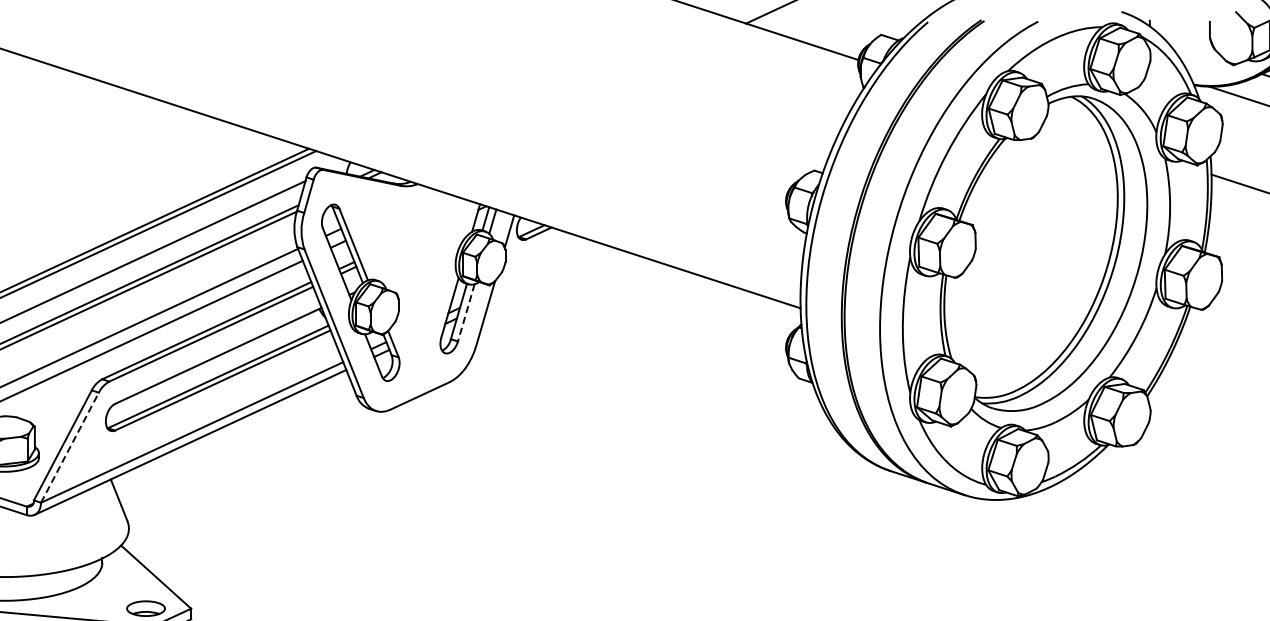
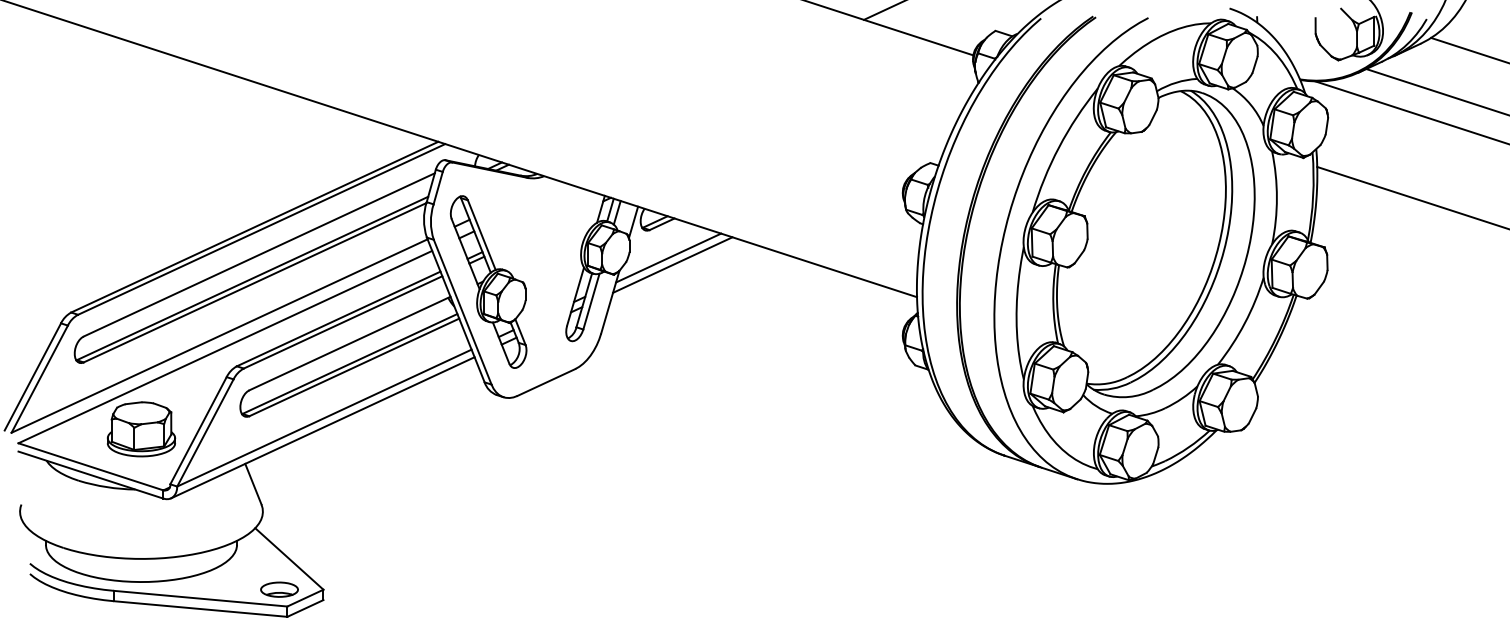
line: (545, 267) -> (668, 257), added
line: (549, 274) -> (672, 264), added
line: (466, 313) -> (591, 302), dashed -> solid
line: (70, 447) -> (205, 432), dashed -> solid

